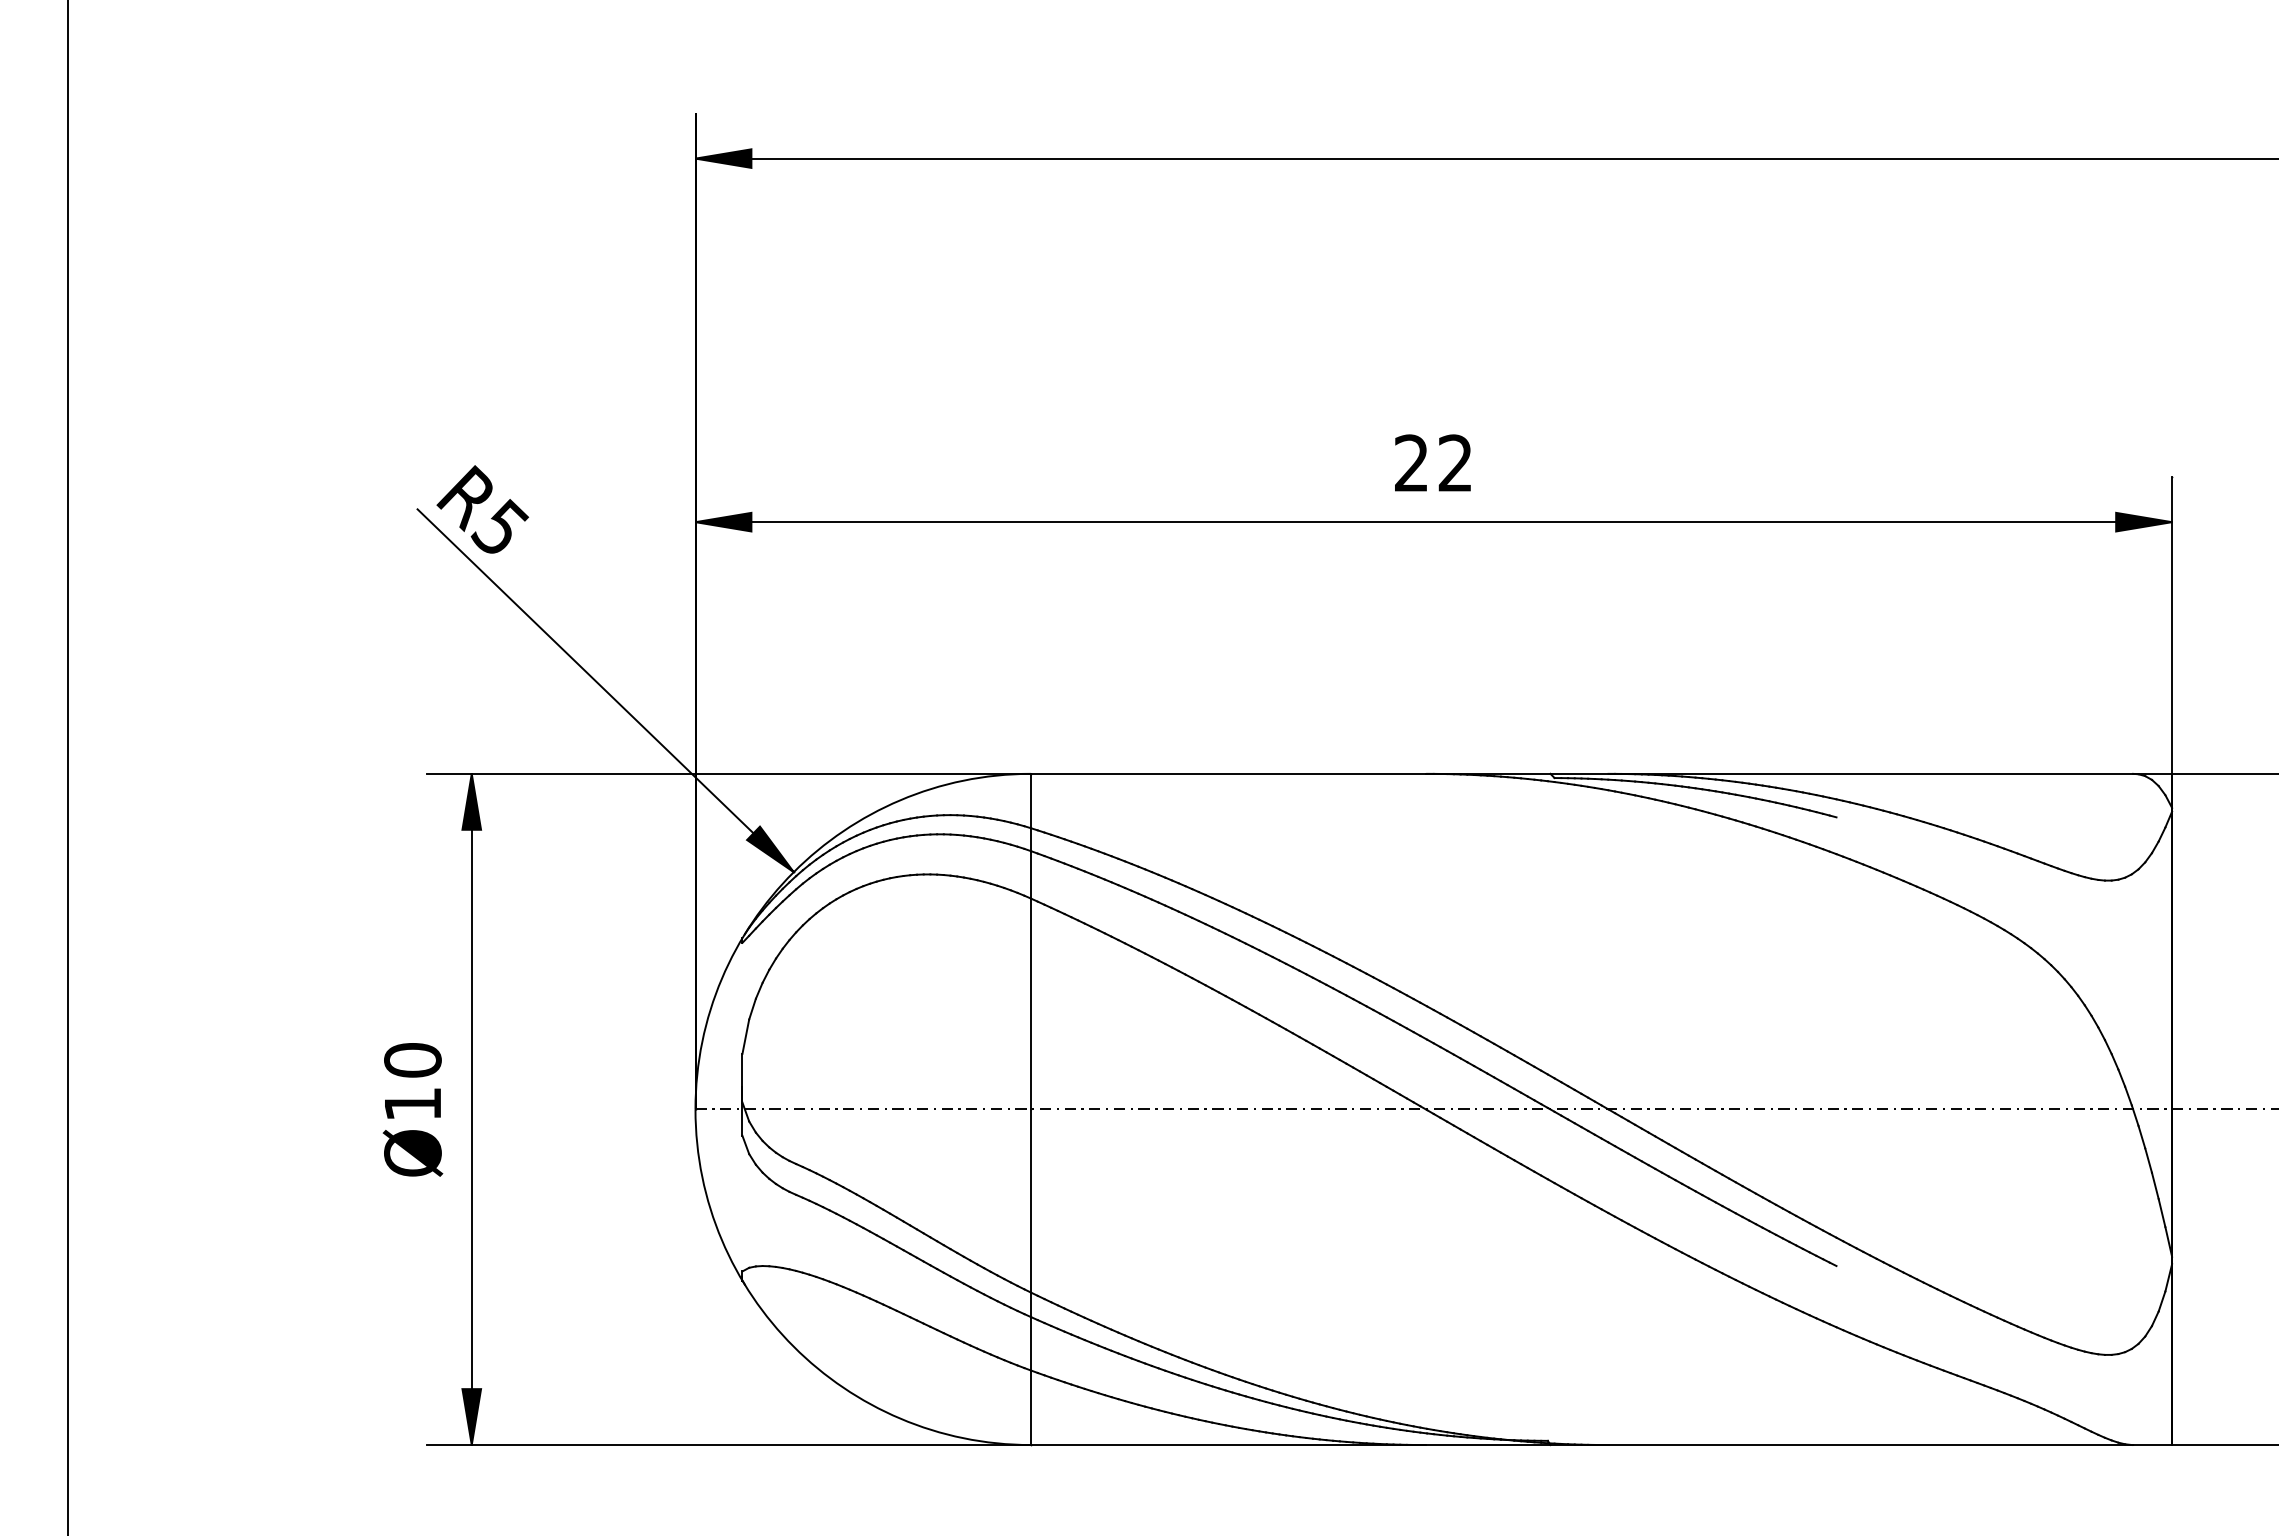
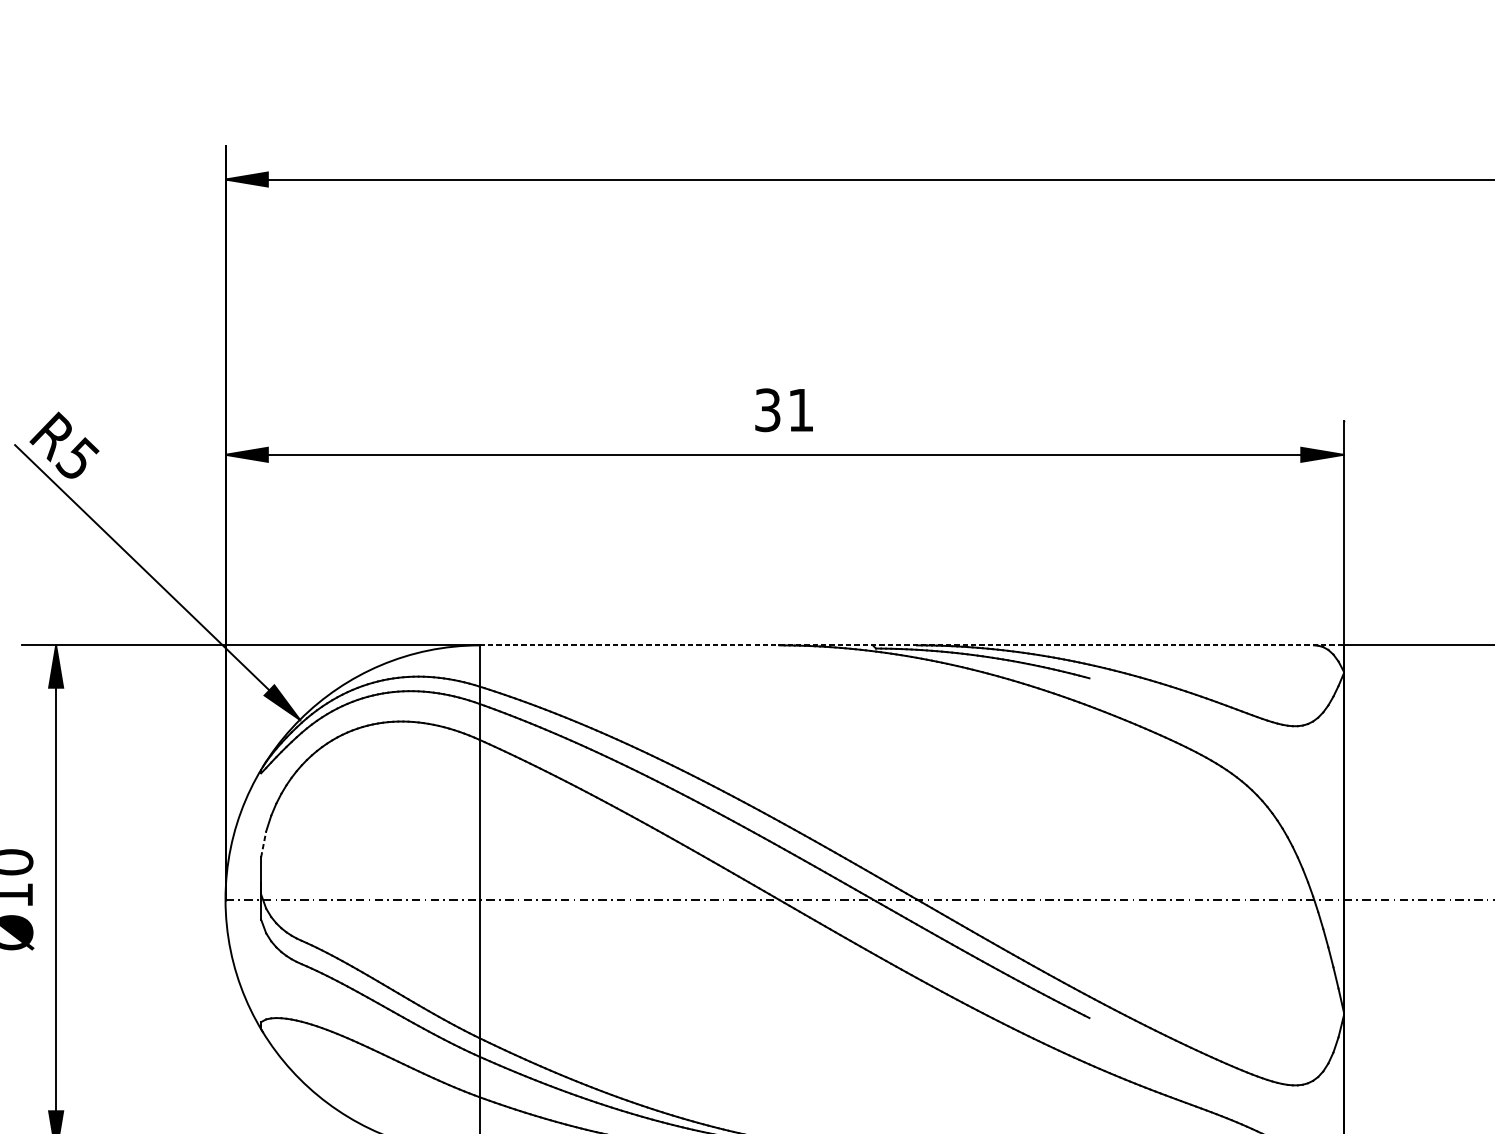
text: (1433, 463) -> (784, 410), 22 -> 31
line: (1601, 773) -> (911, 645), solid -> dashed
line: (745, 1036) -> (263, 844), solid -> dashed

